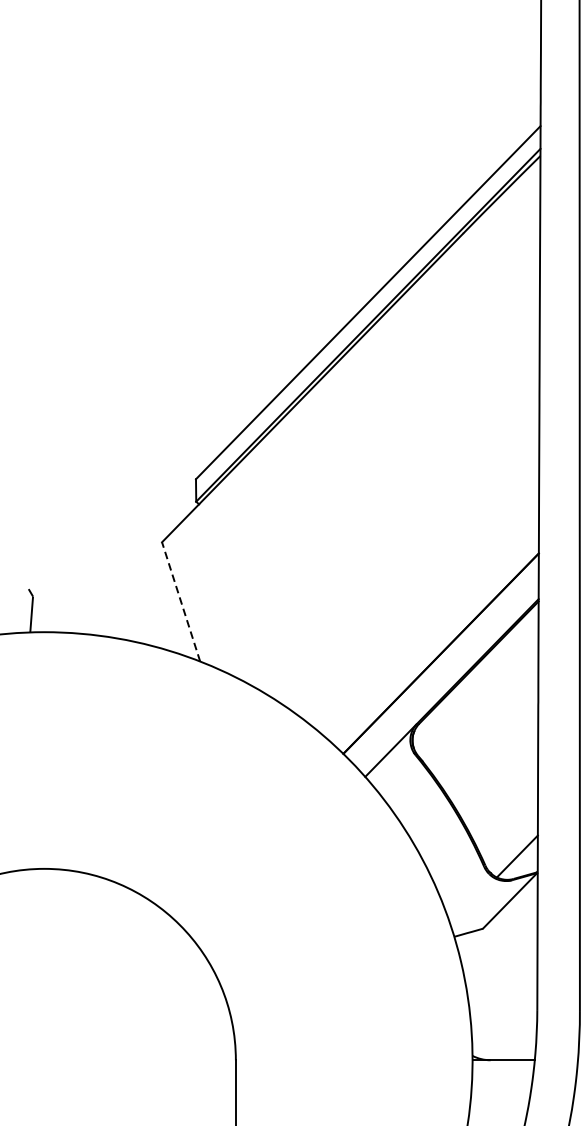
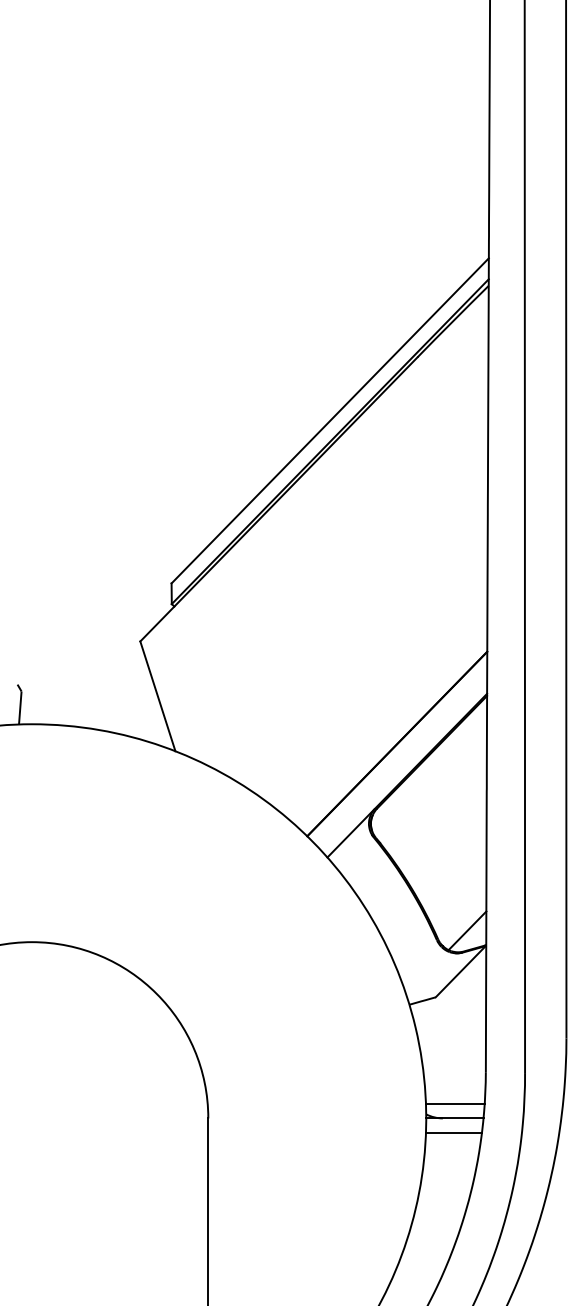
line: (180, 602) -> (157, 696), dashed -> solid
line: (504, 1044) -> (455, 1103), added
line: (502, 1075) -> (453, 1132), added

